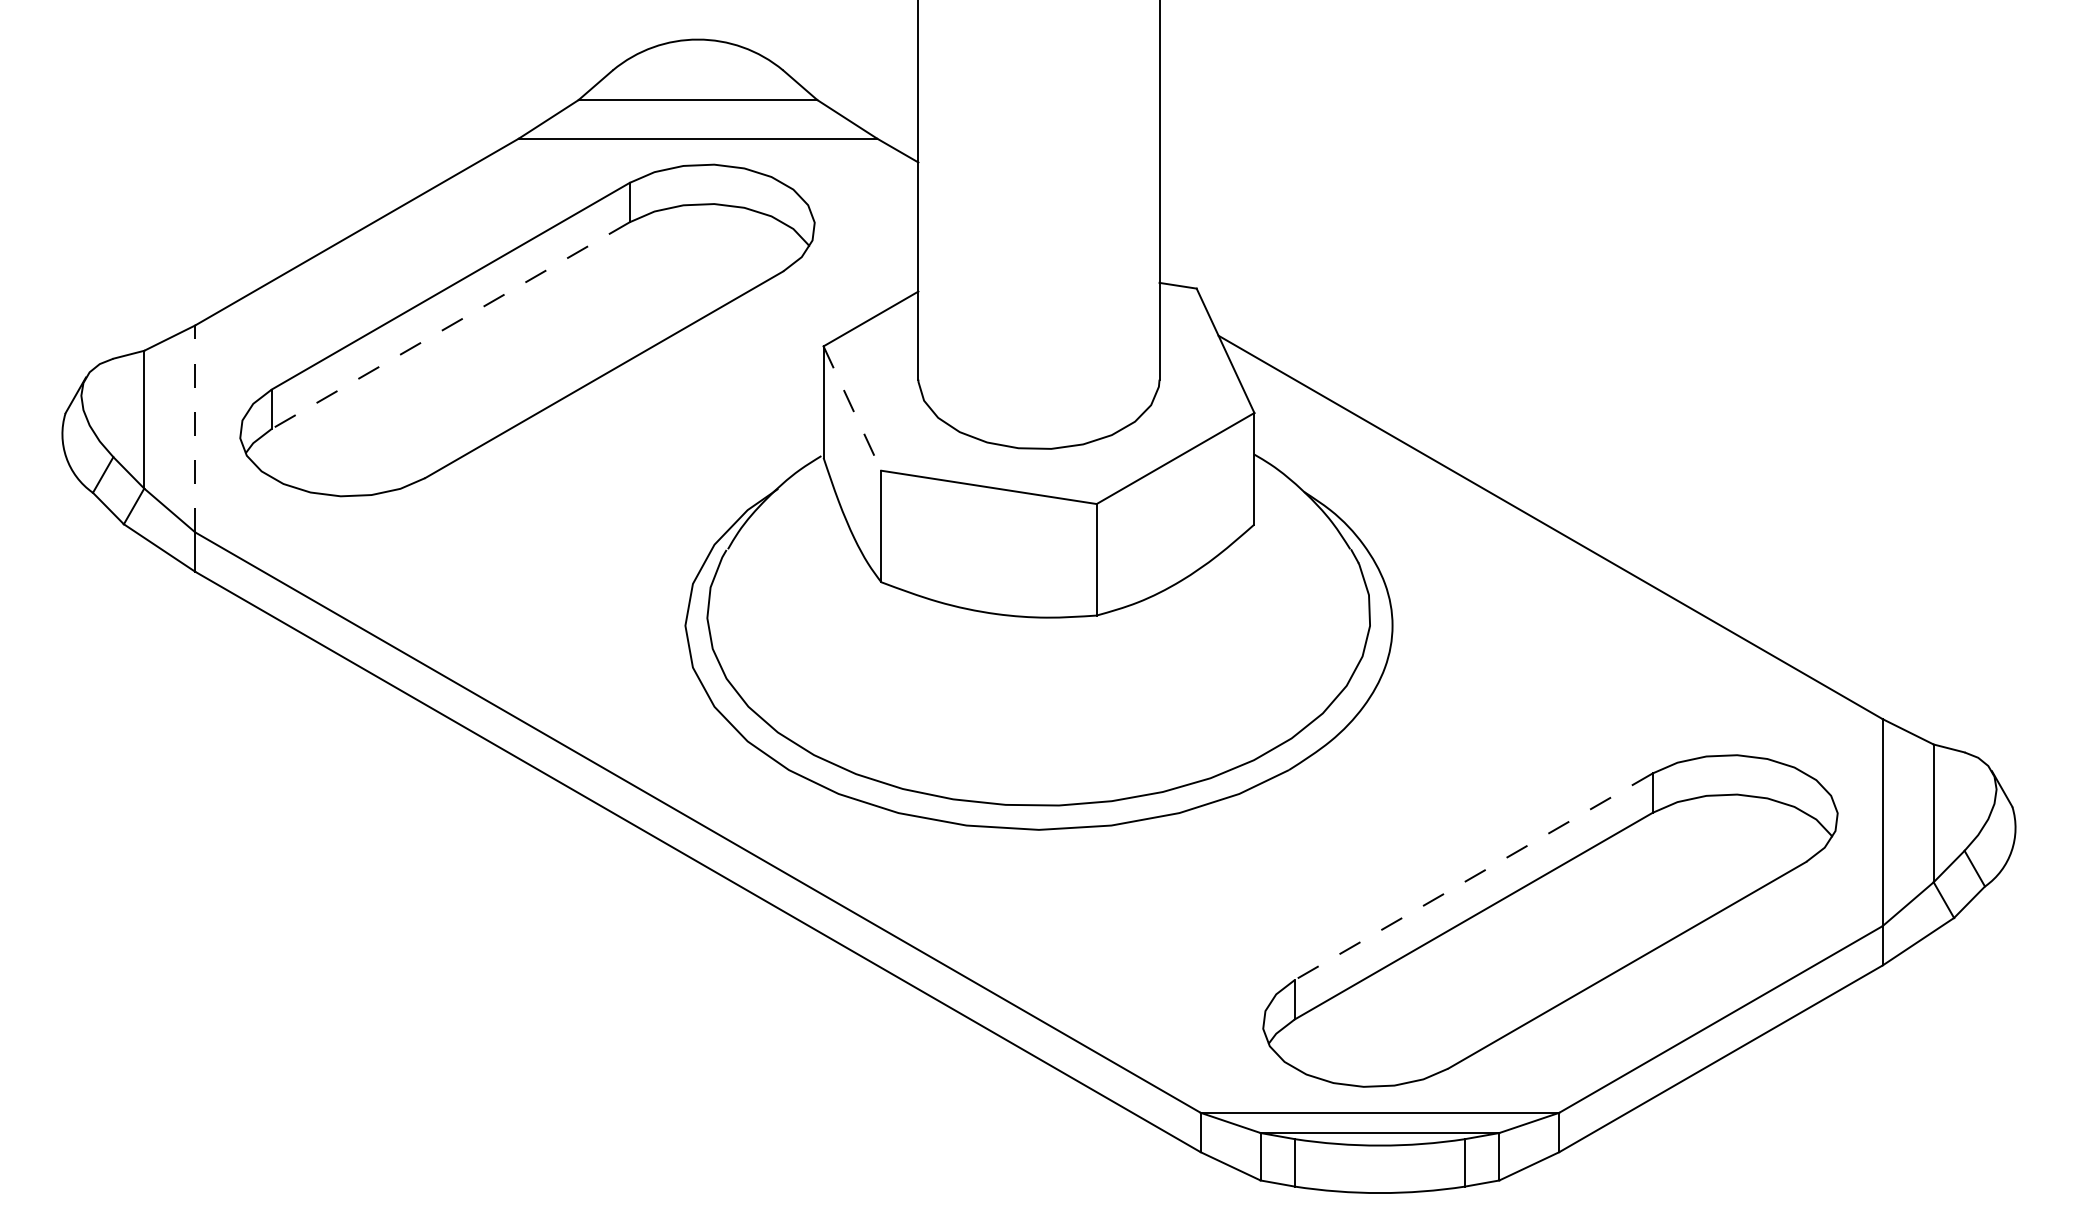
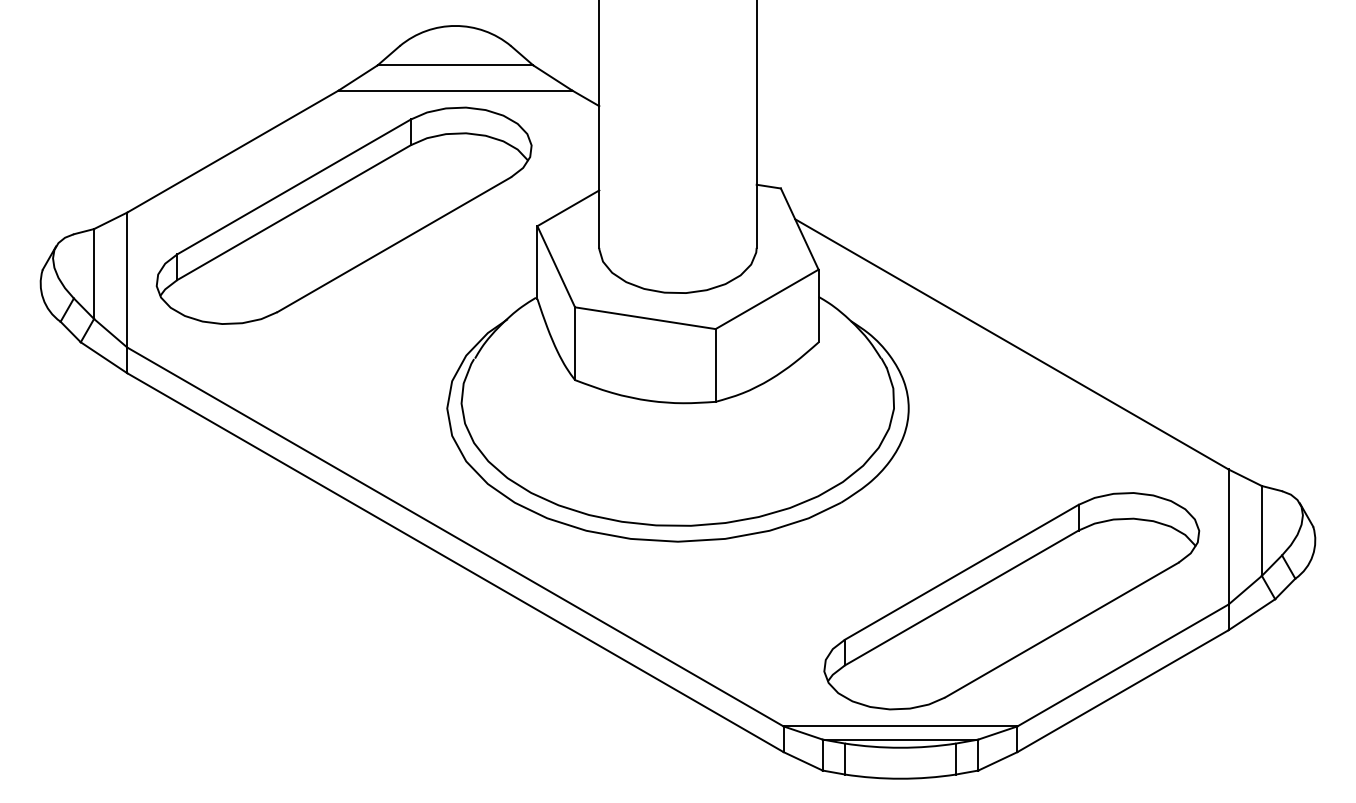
line: (451, 325) -> (294, 212), dashed -> solid
line: (852, 408) -> (556, 266), dashed -> solid
line: (195, 429) -> (127, 280), dashed -> solid
line: (1473, 877) -> (961, 572), dashed -> solid

